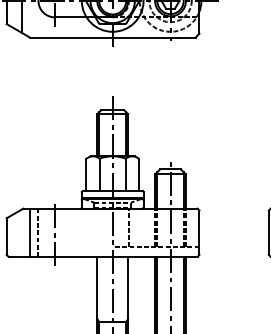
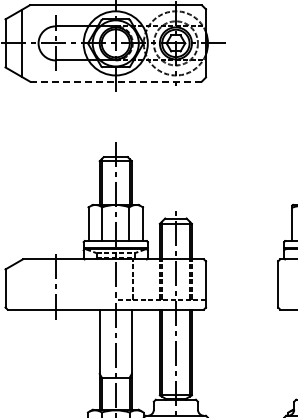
line: (112, 37) -> (115, 81), solid -> dashed
line: (29, 232) -> (29, 284), removed
line: (38, 232) -> (38, 284), removed

